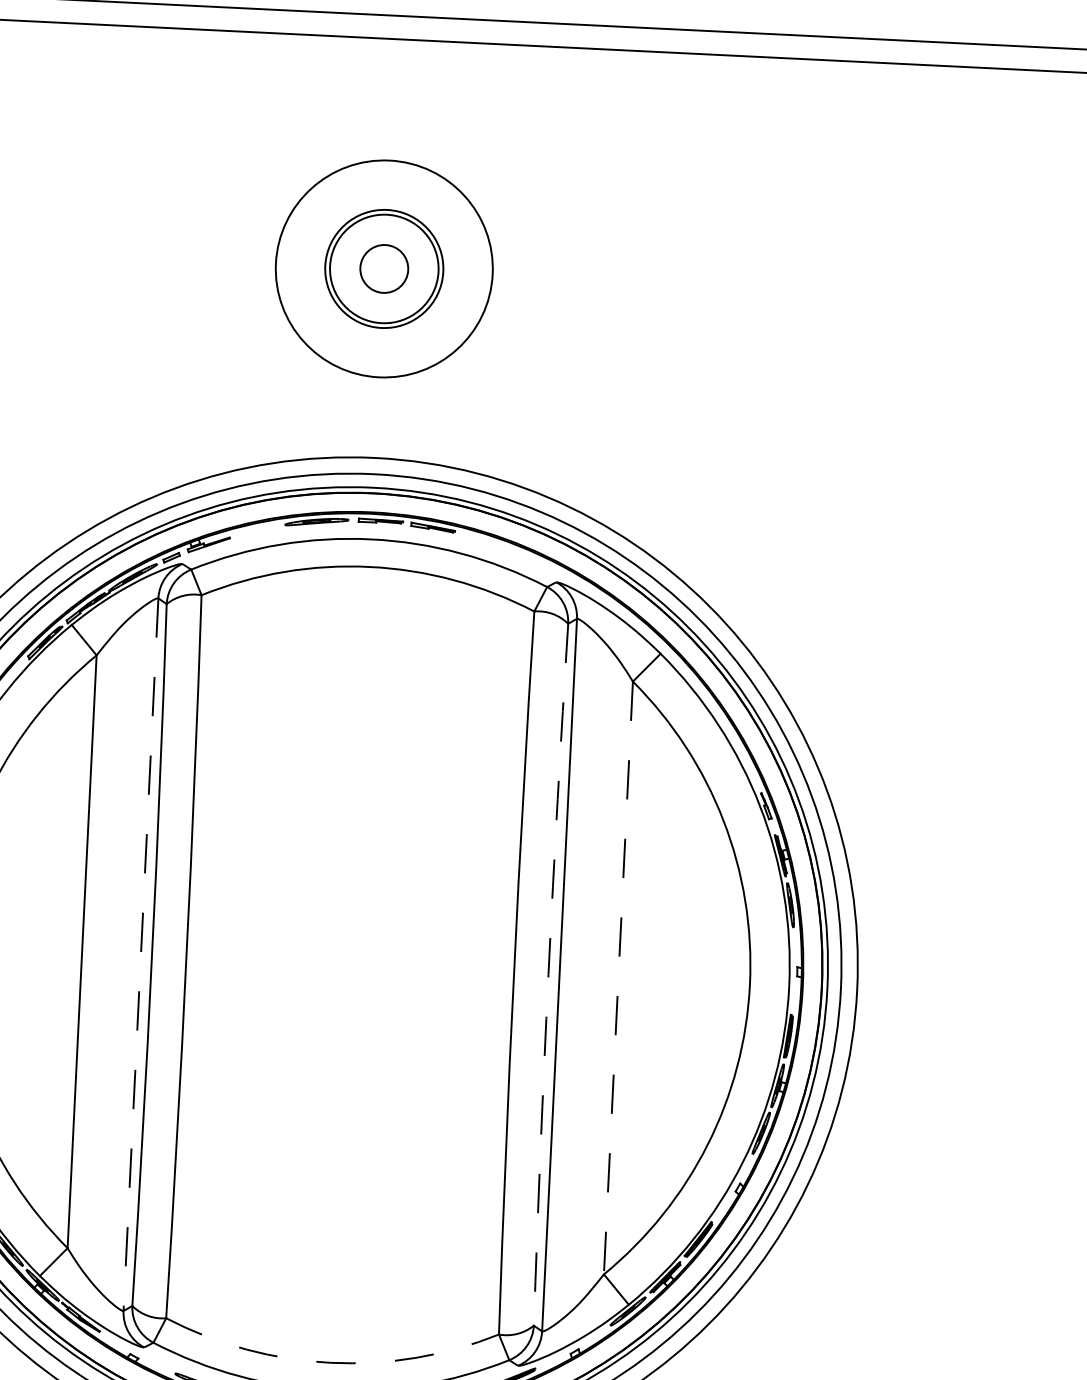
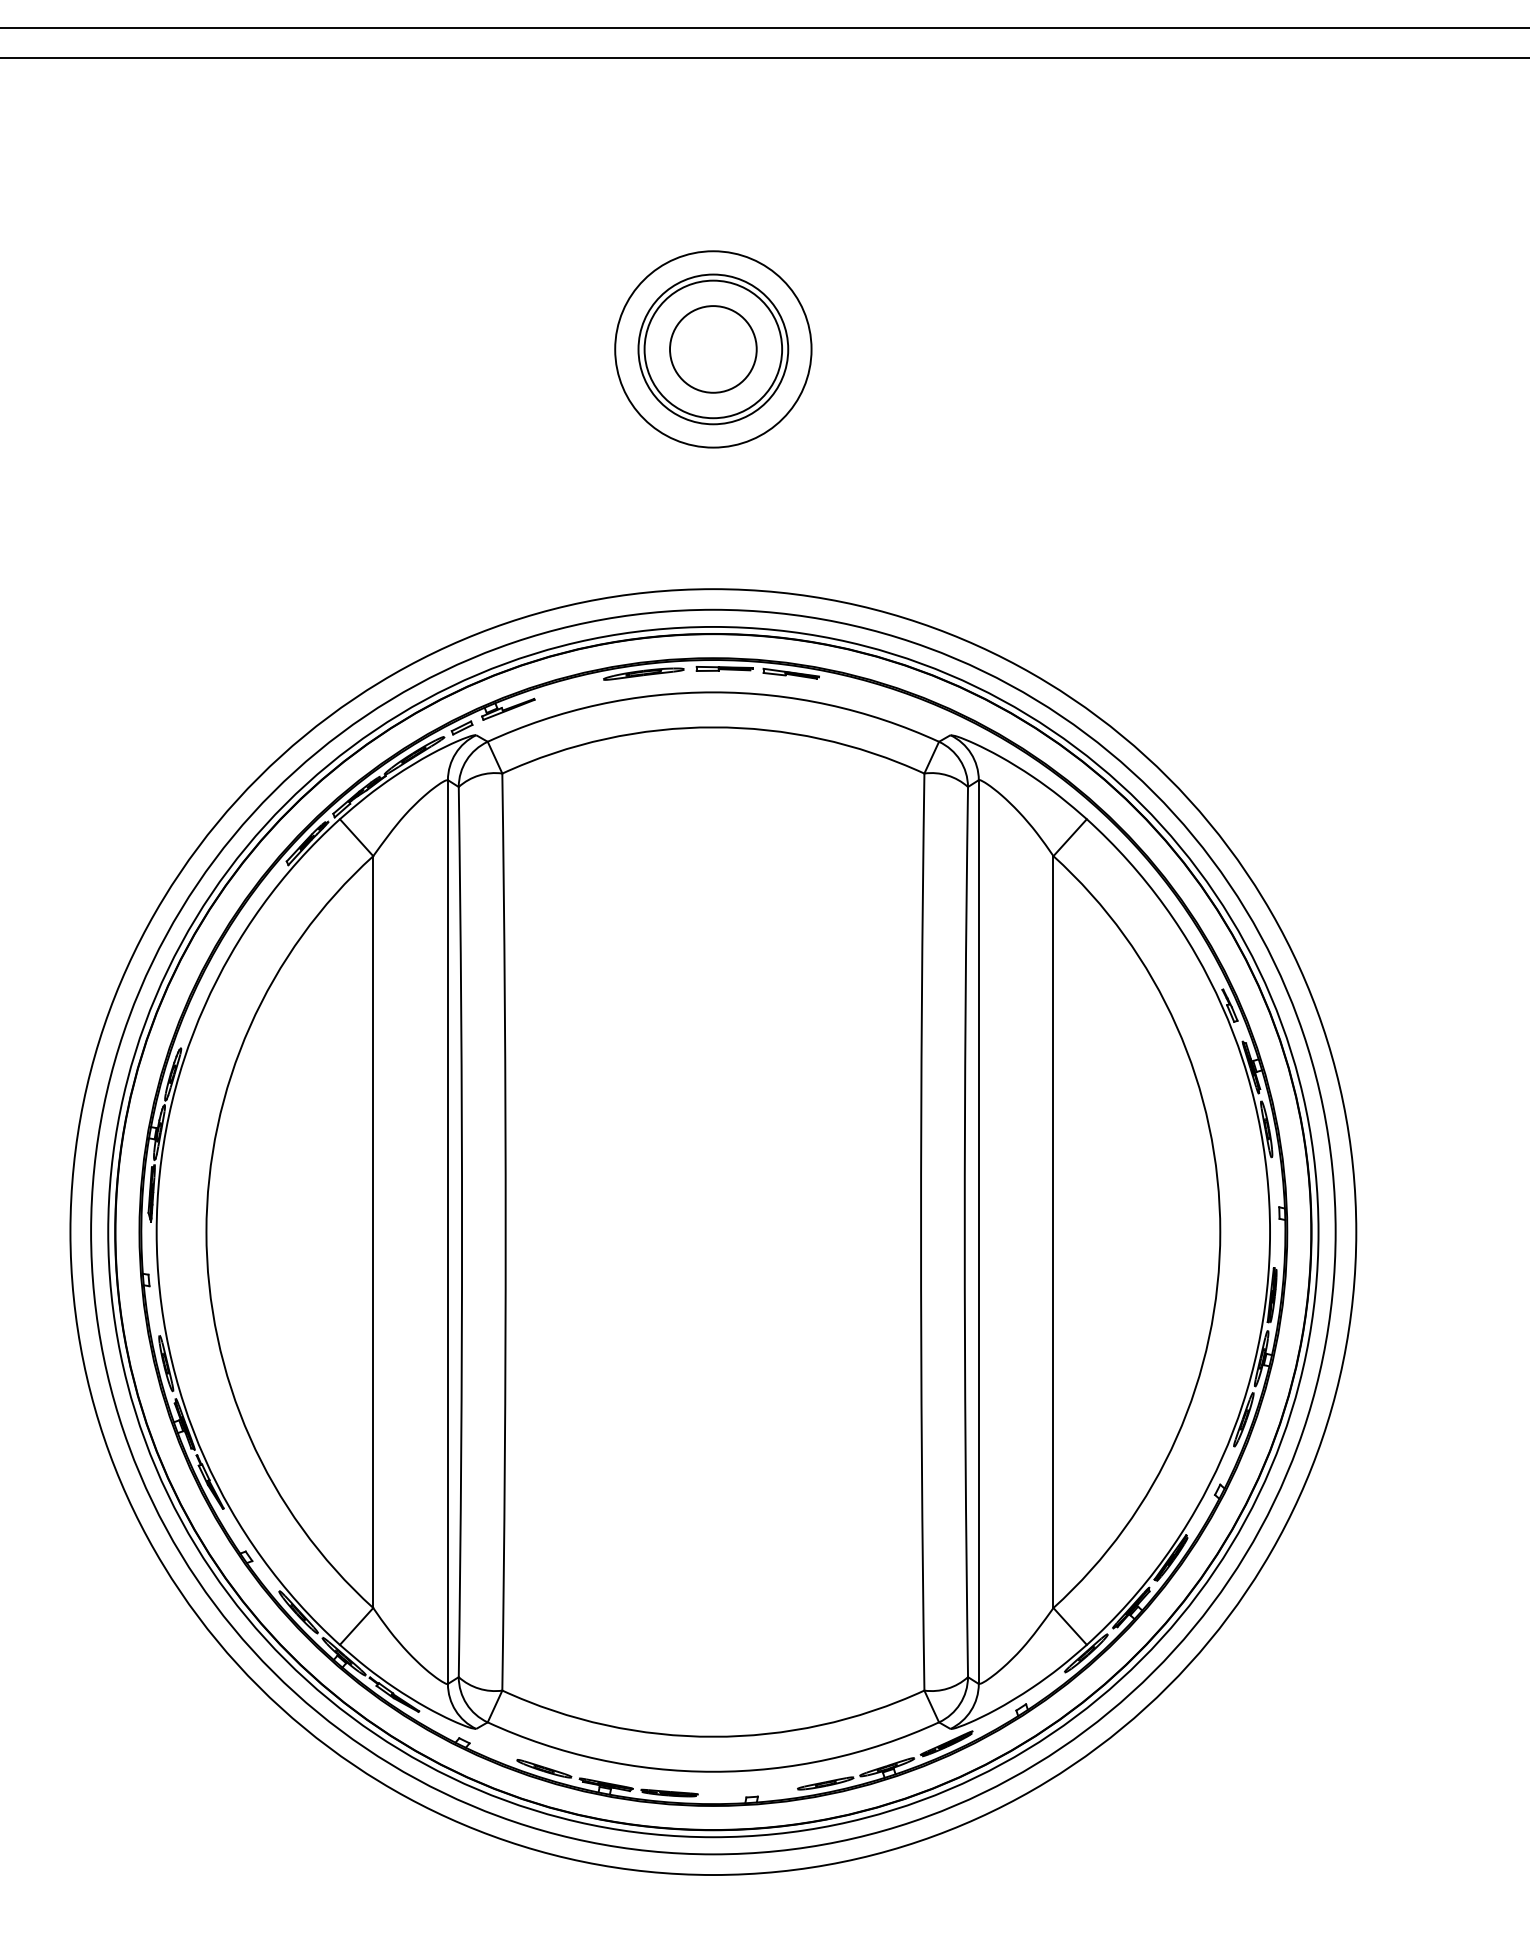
circle: (384, 269) -> (713, 349), size x0.71
circle: (384, 269) -> (713, 349), size x1.43
line: (140, 954) -> (447, 1232), dashed -> solid
arc: (548, 974) -> (964, 1232), dashed -> solid
line: (618, 978) -> (1053, 1232), dashed -> solid
arc: (330, 1362) -> (713, 1736), dashed -> solid

